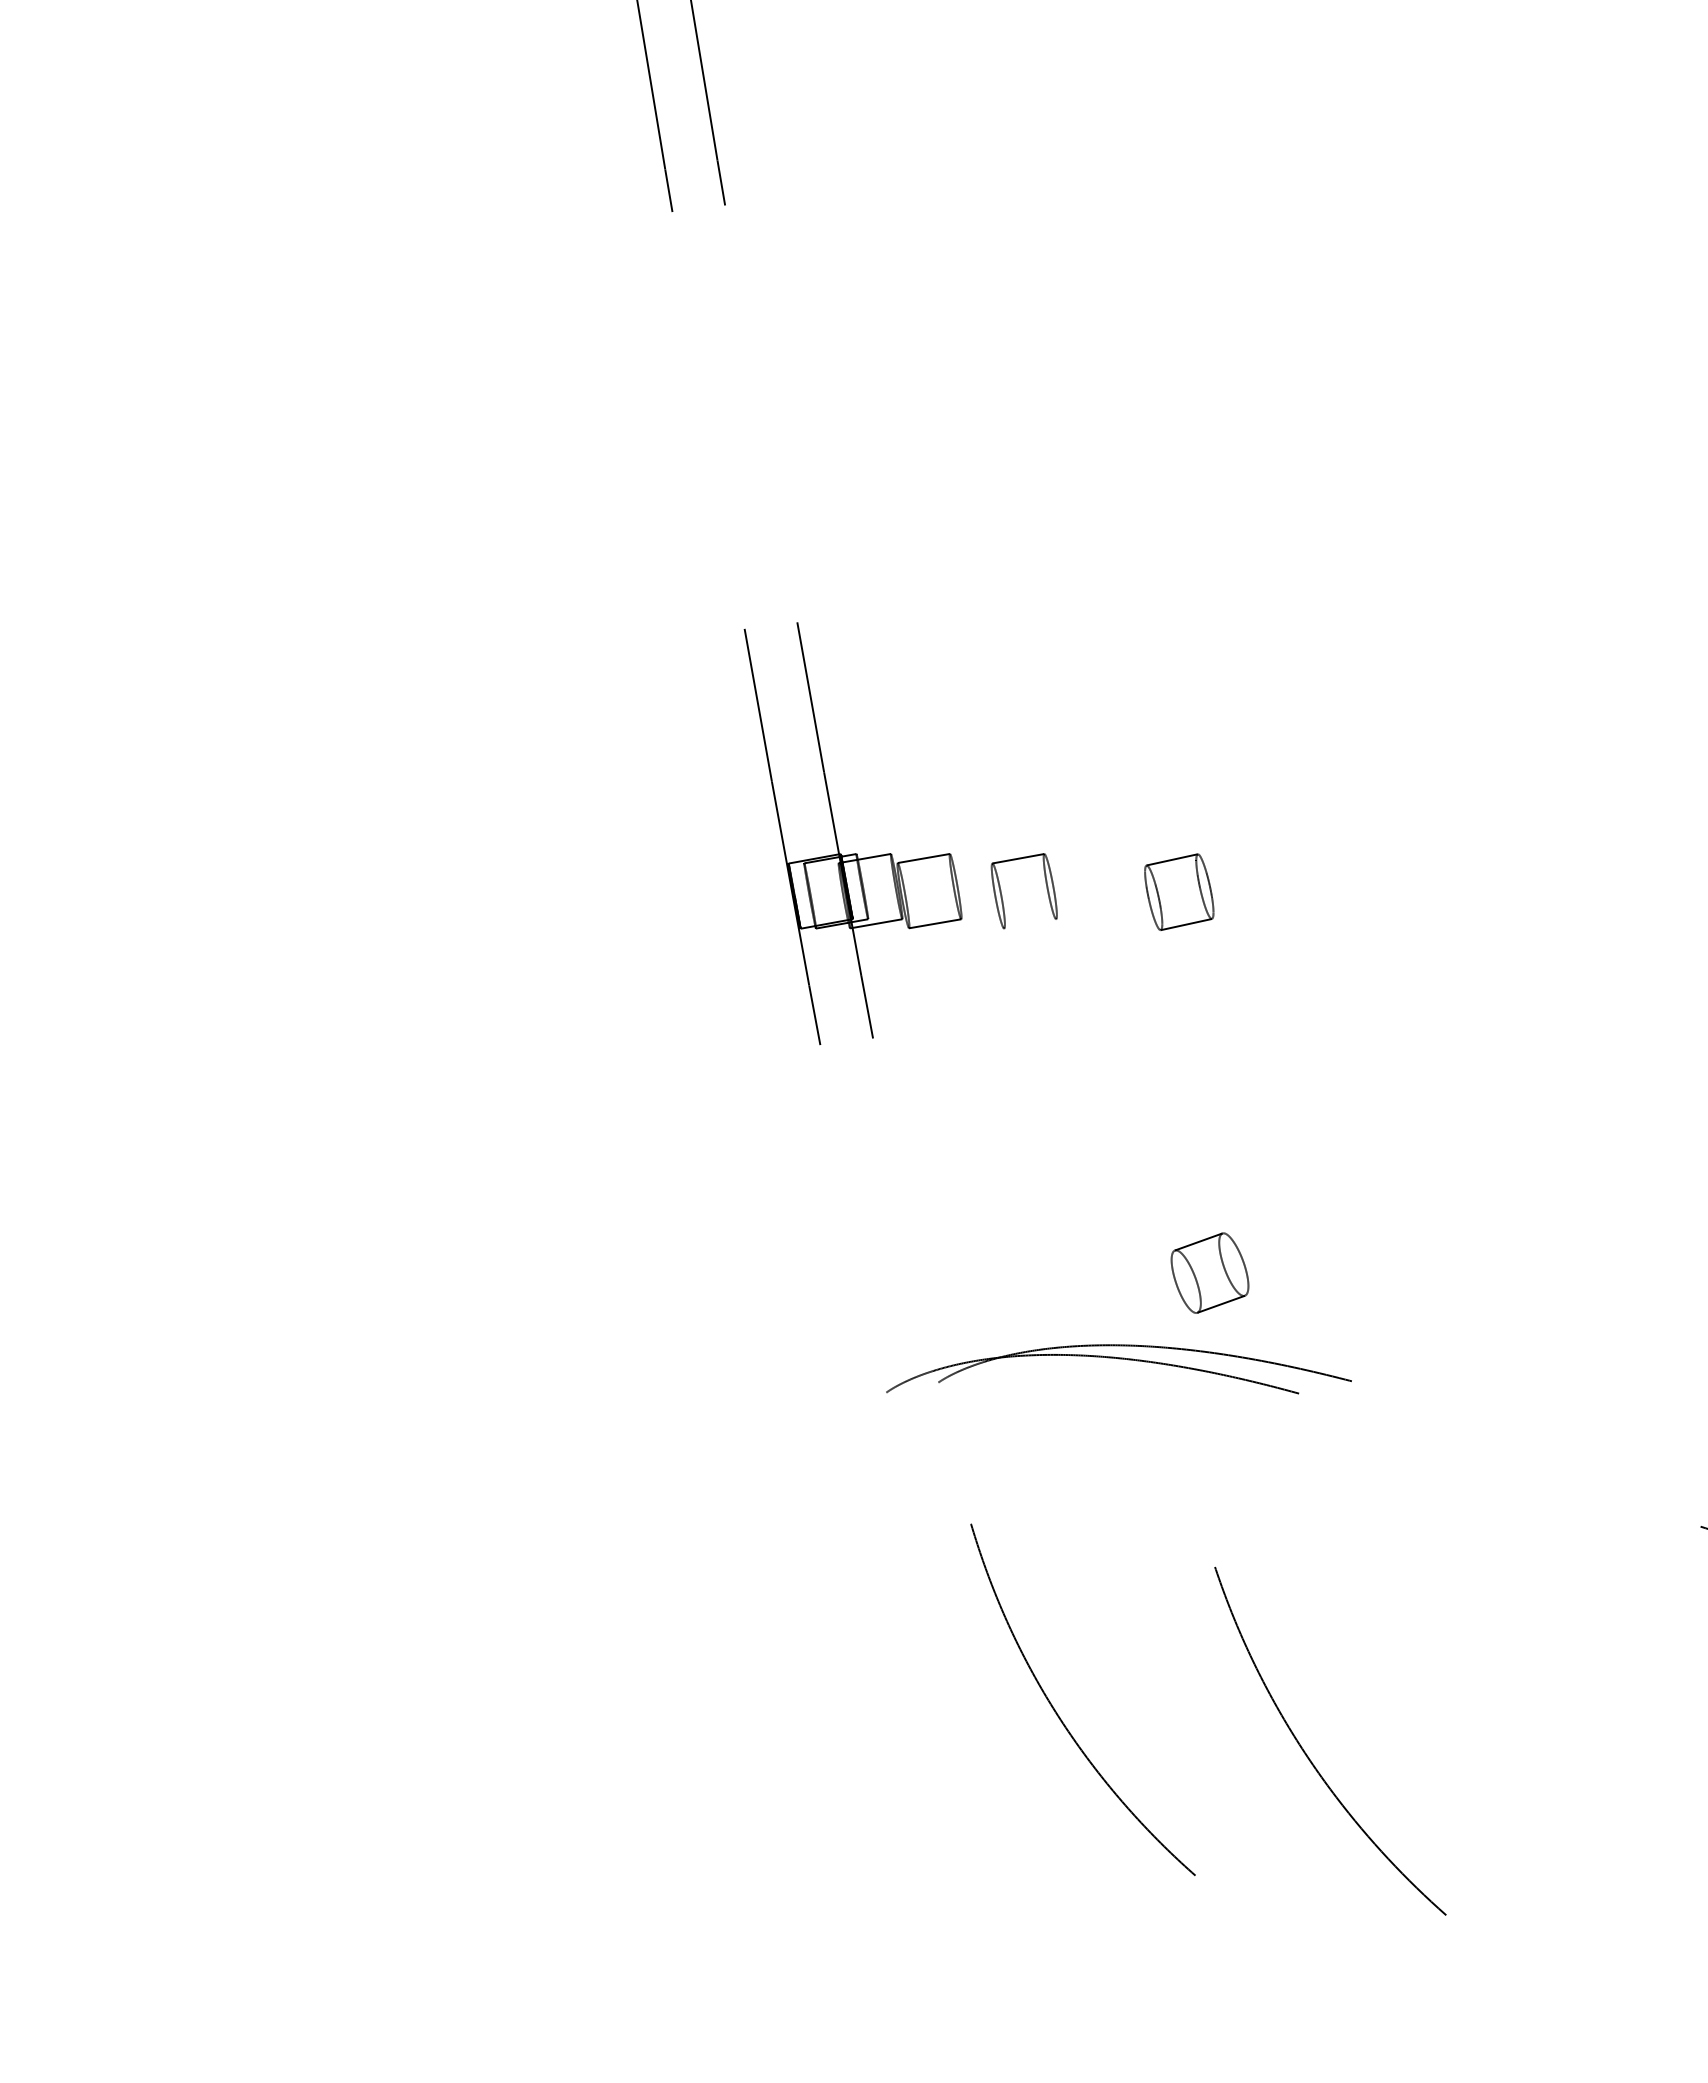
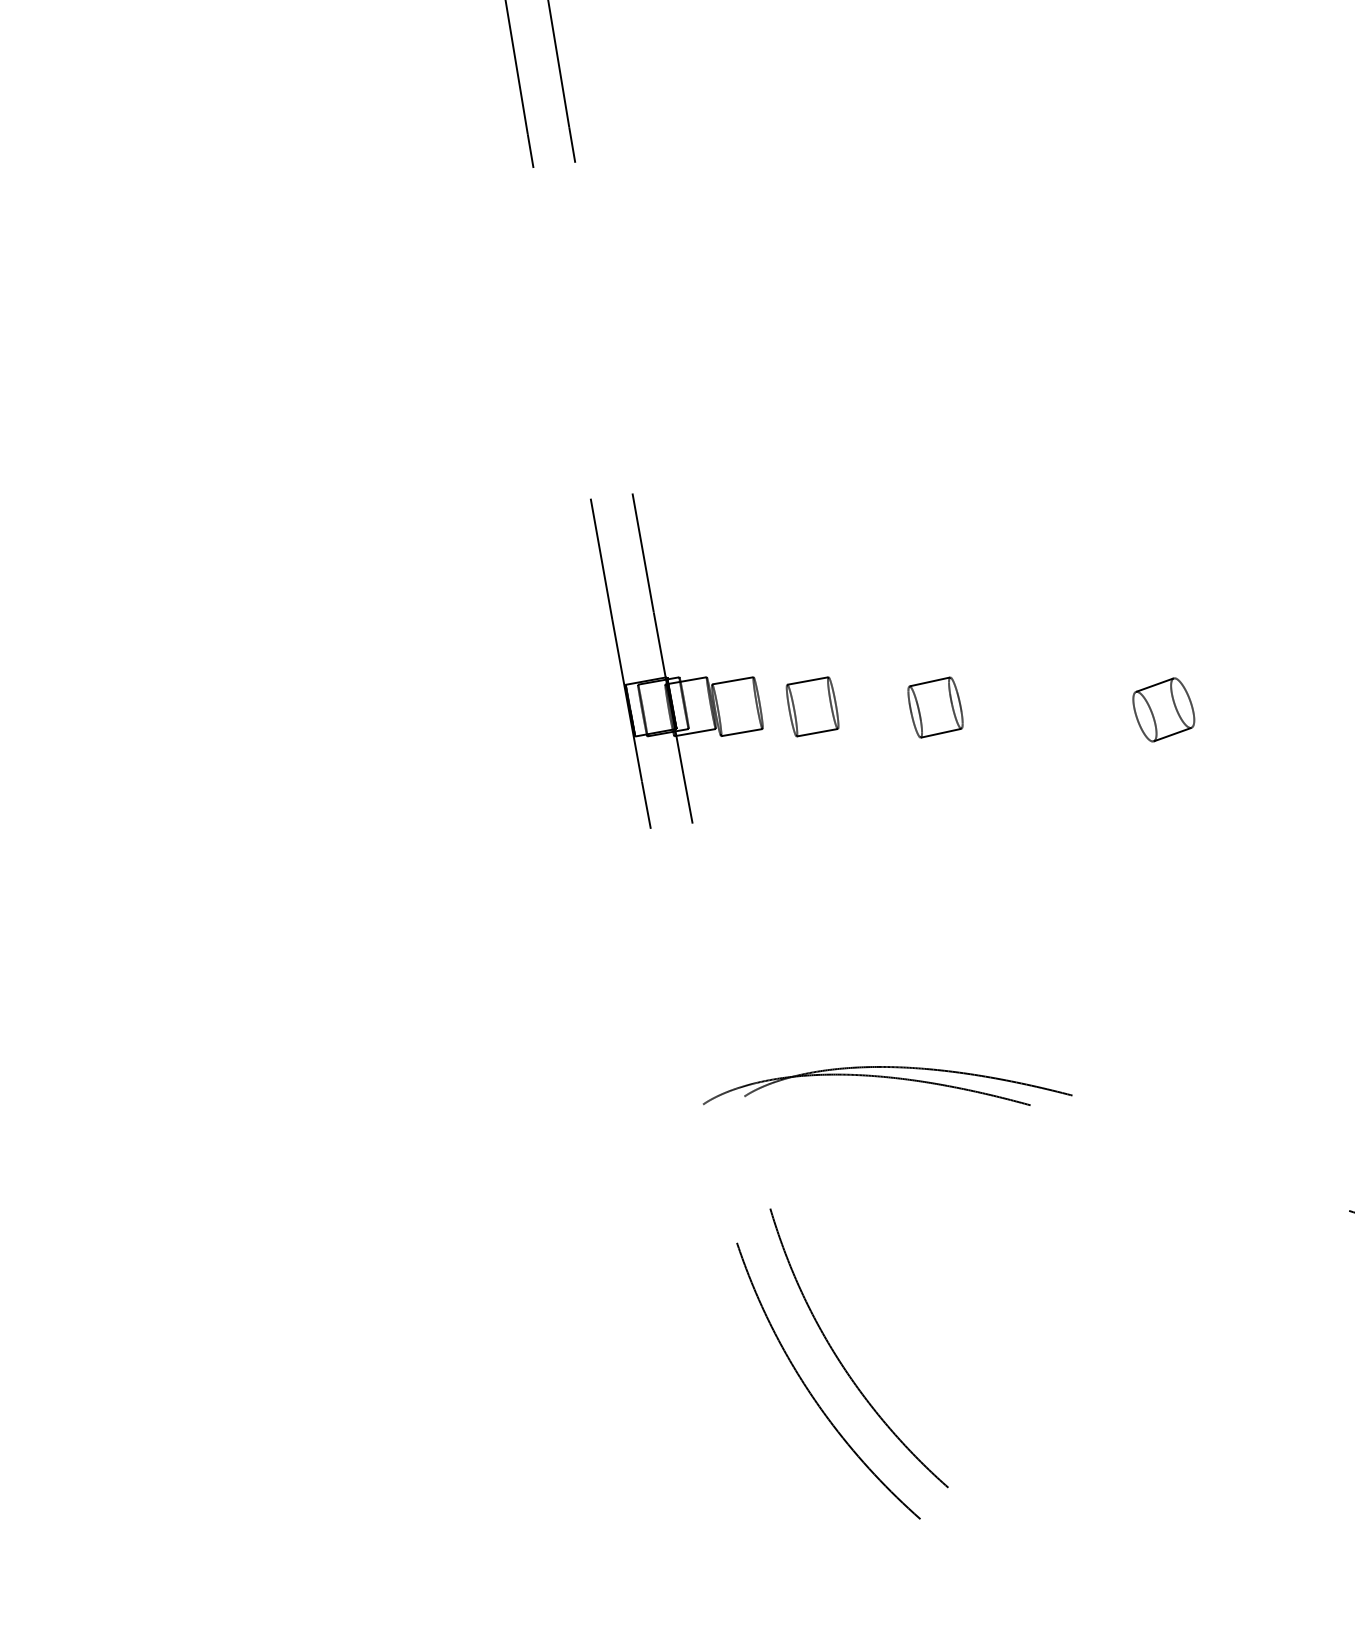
line: (1030, 923) -> (817, 732), added
part: (1209, 1272) -> (1163, 709), moved
curve: (1307, 1754) -> (810, 1391), moved

